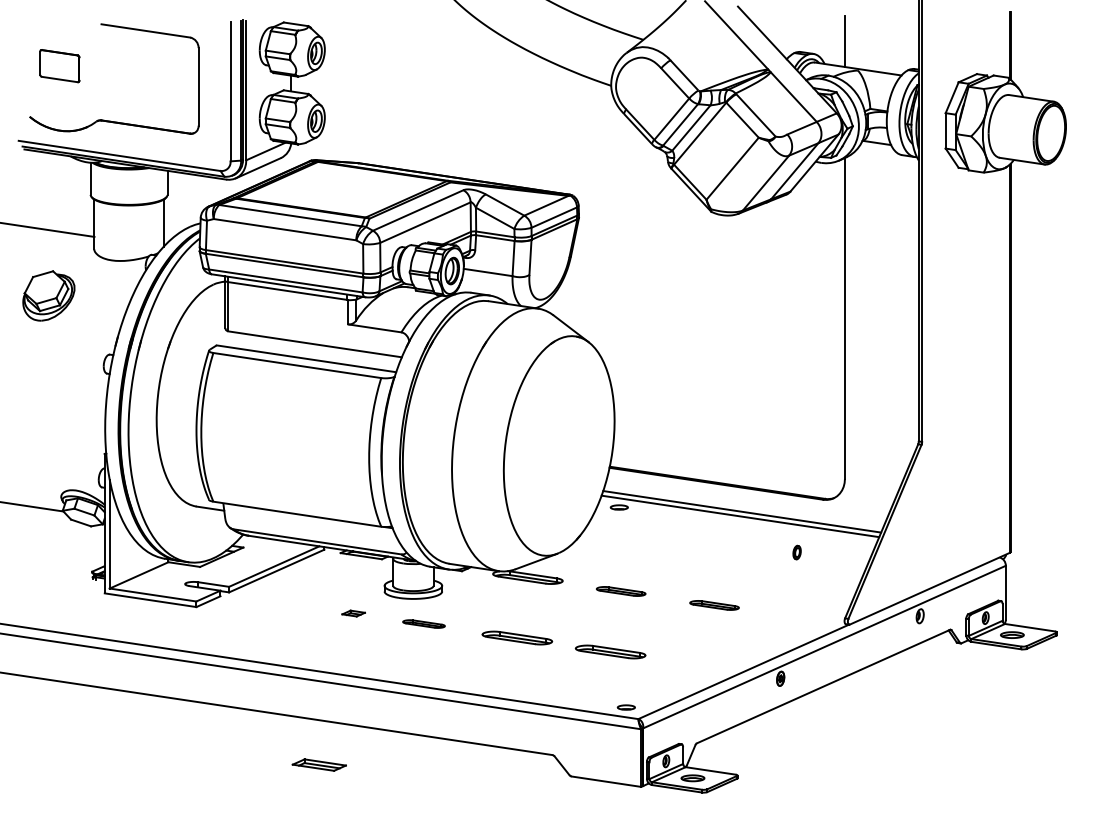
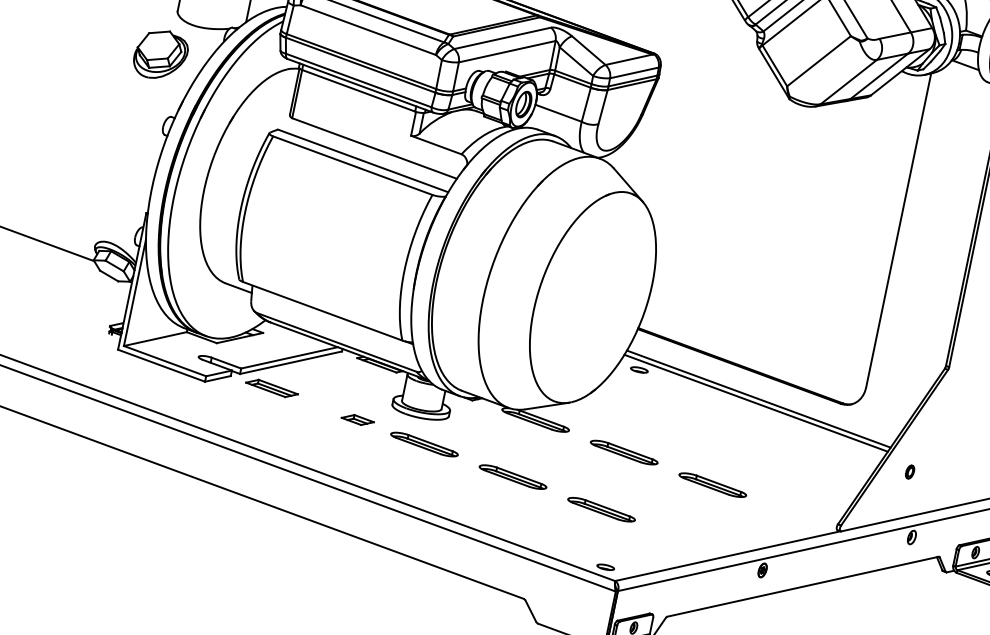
part: (48, 295) -> (160, 54), moved
part: (796, 552) -> (909, 471), moved
part: (620, 591) -> (623, 452), size x1.43
part: (714, 605) -> (712, 485), size x1.43
part: (353, 613) -> (357, 419), size x1.43
part: (423, 623) -> (424, 443), size x1.67
part: (318, 764) -> (271, 387), moved

